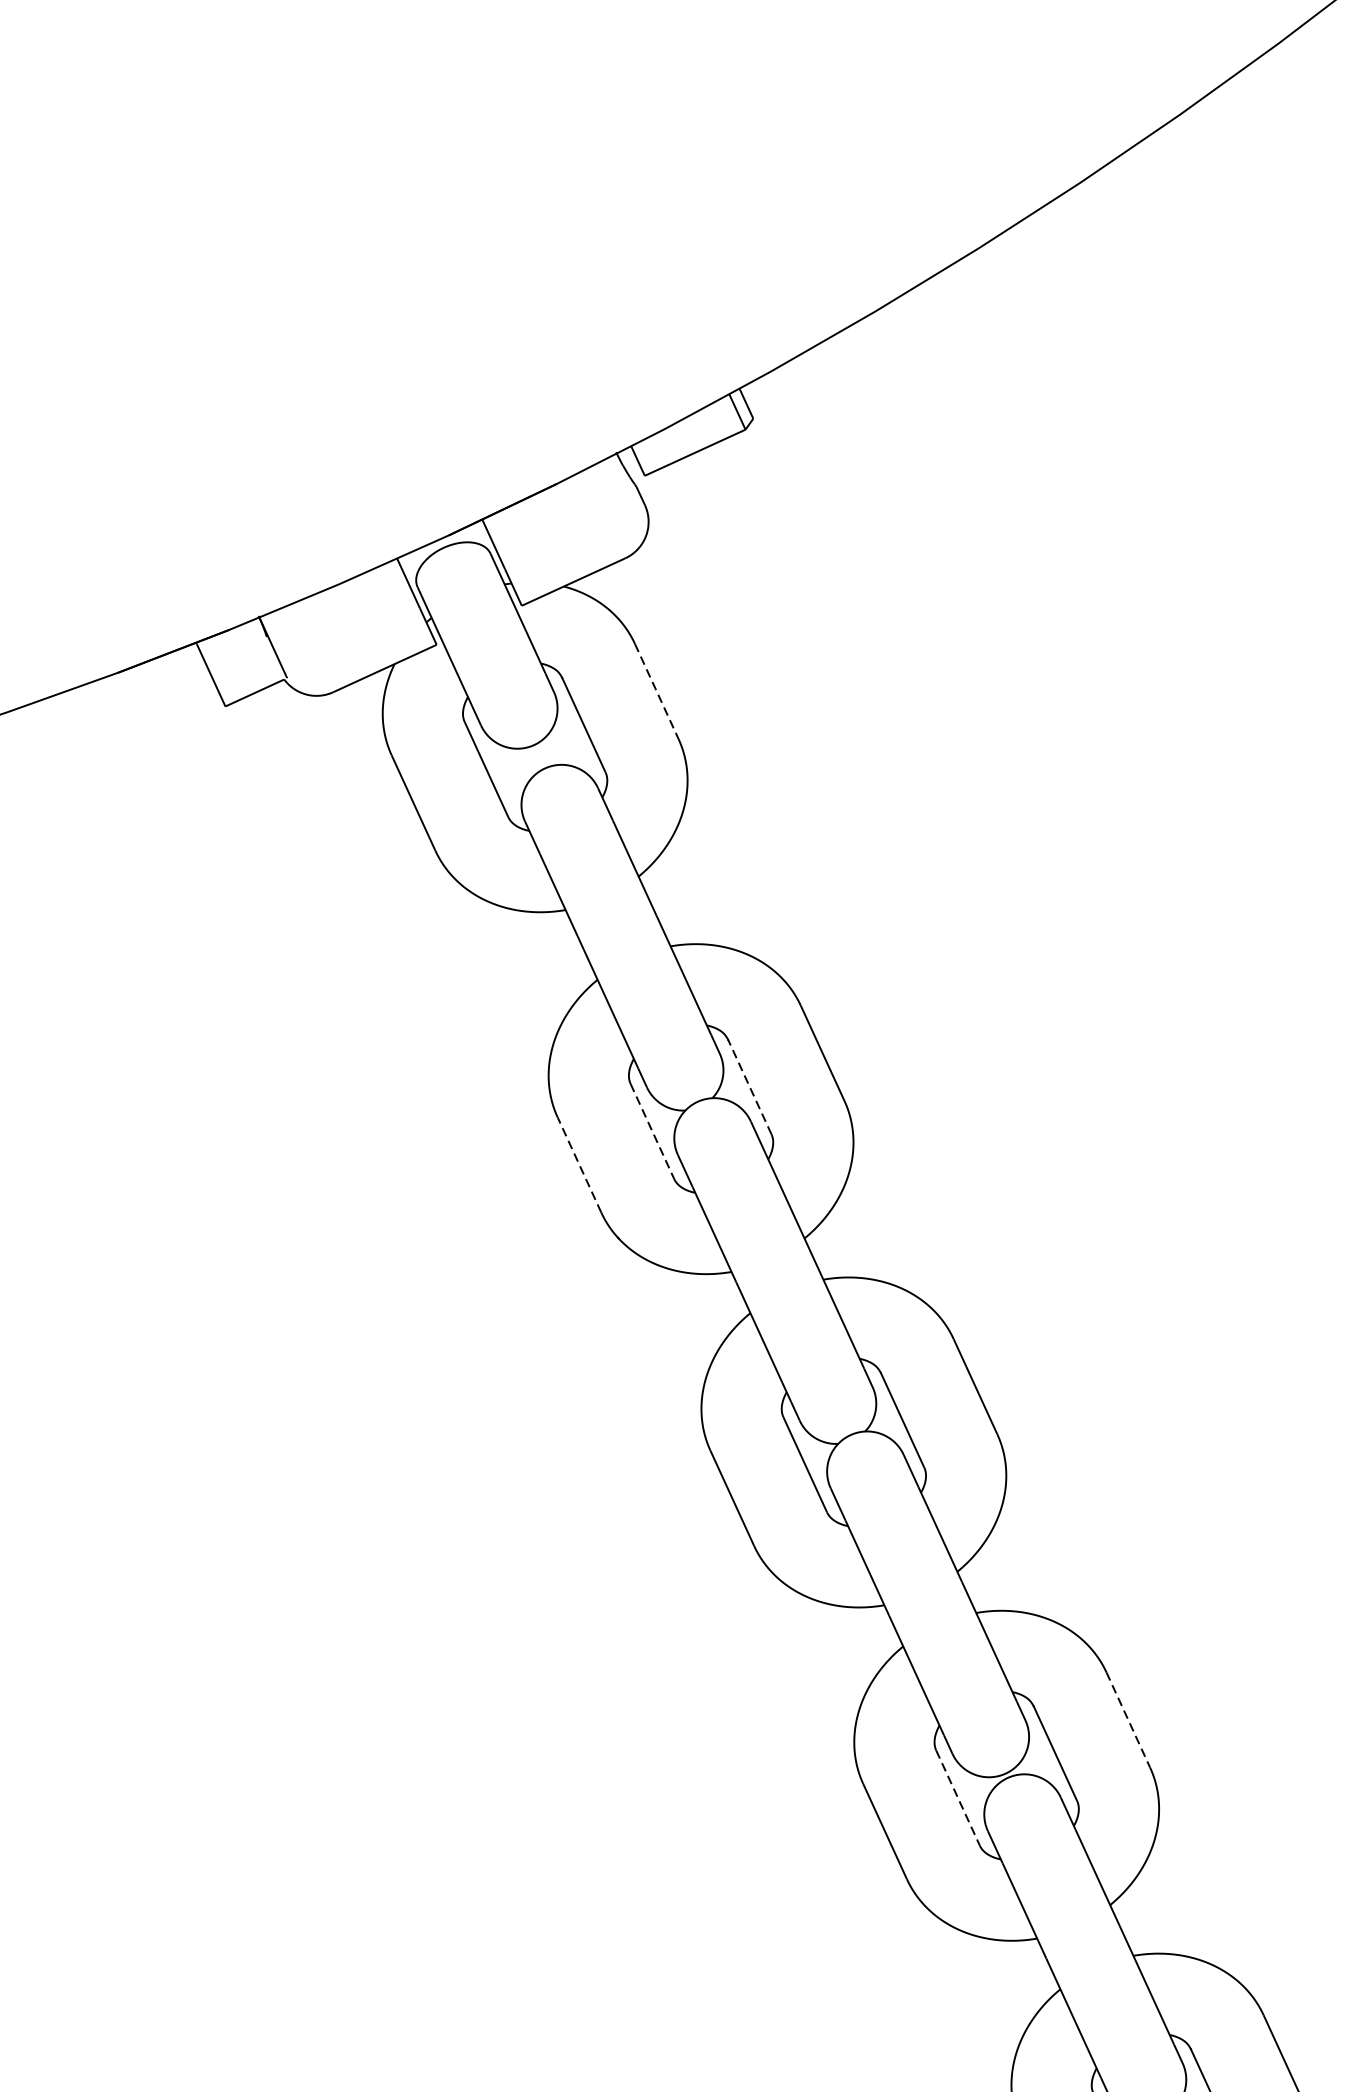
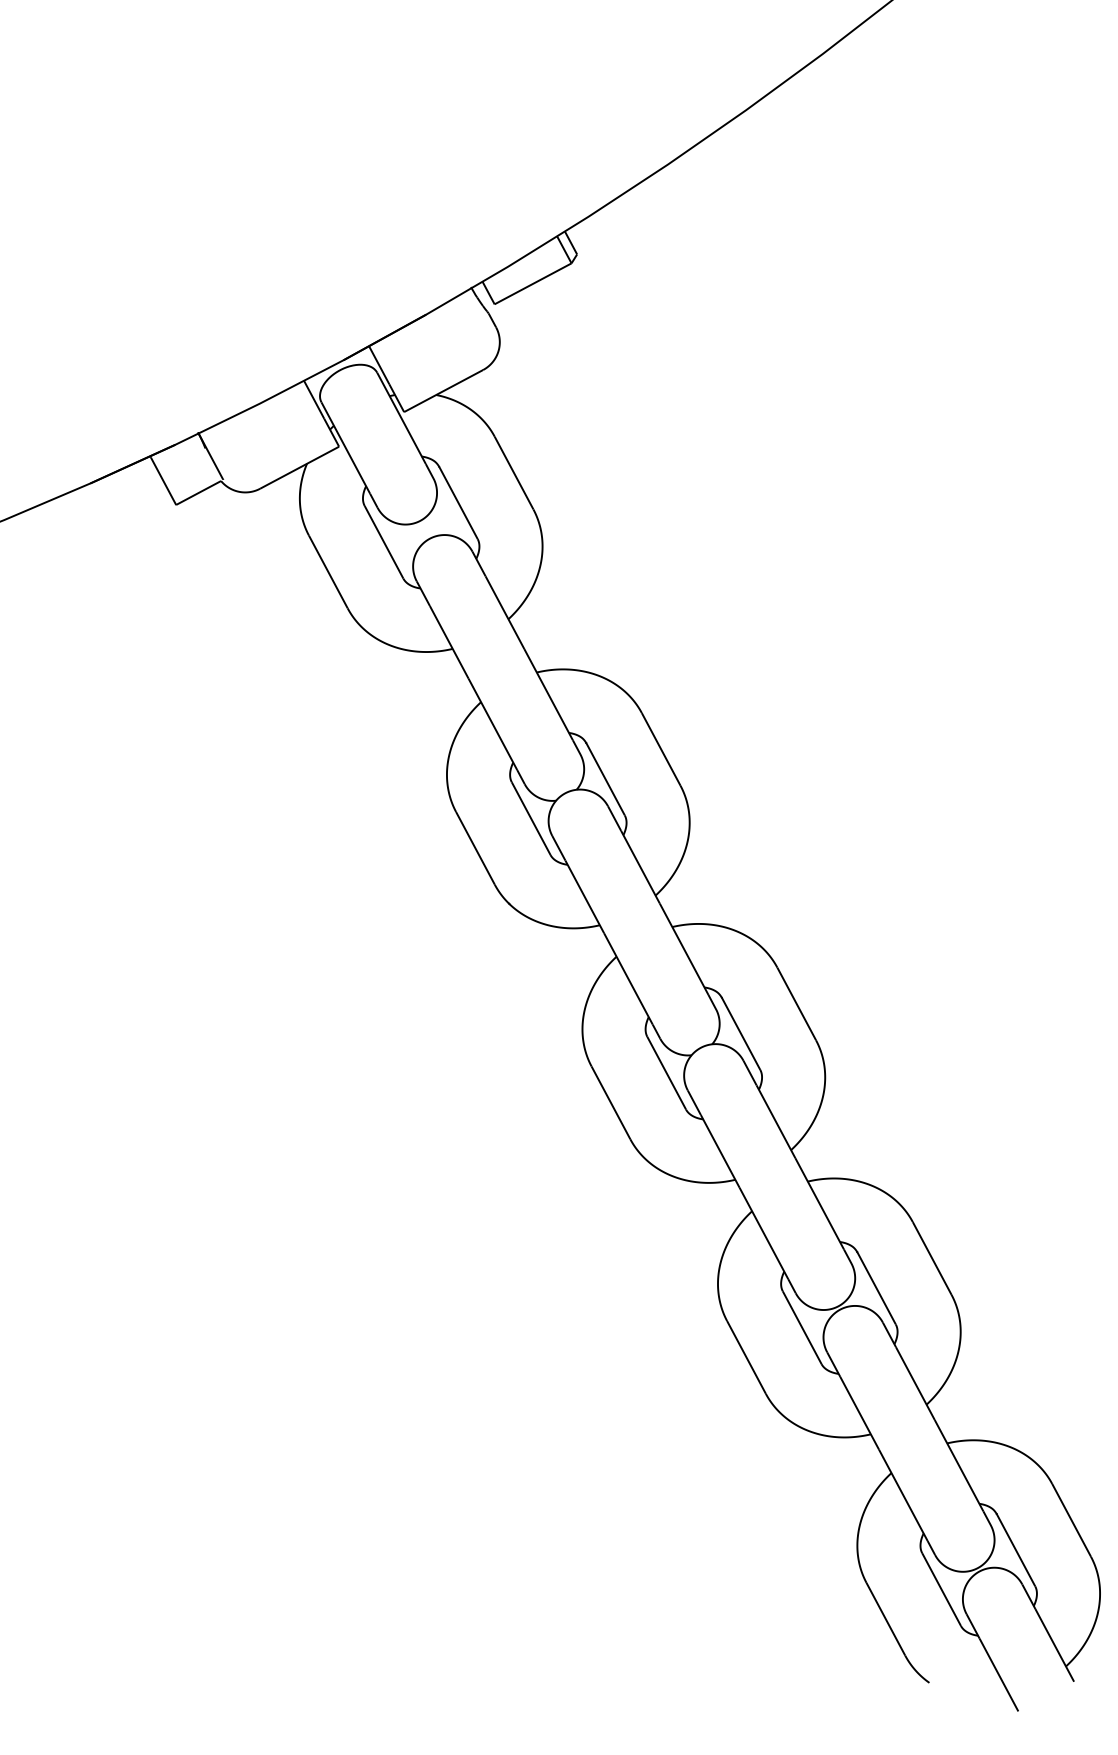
line: (657, 692) -> (514, 473), dashed -> solid
line: (749, 1086) -> (605, 778), dashed -> solid
line: (652, 1132) -> (531, 819), dashed -> solid
line: (579, 1163) -> (475, 847), dashed -> solid
line: (1128, 1720) -> (932, 1258), dashed -> solid
line: (958, 1799) -> (802, 1328), dashed -> solid

